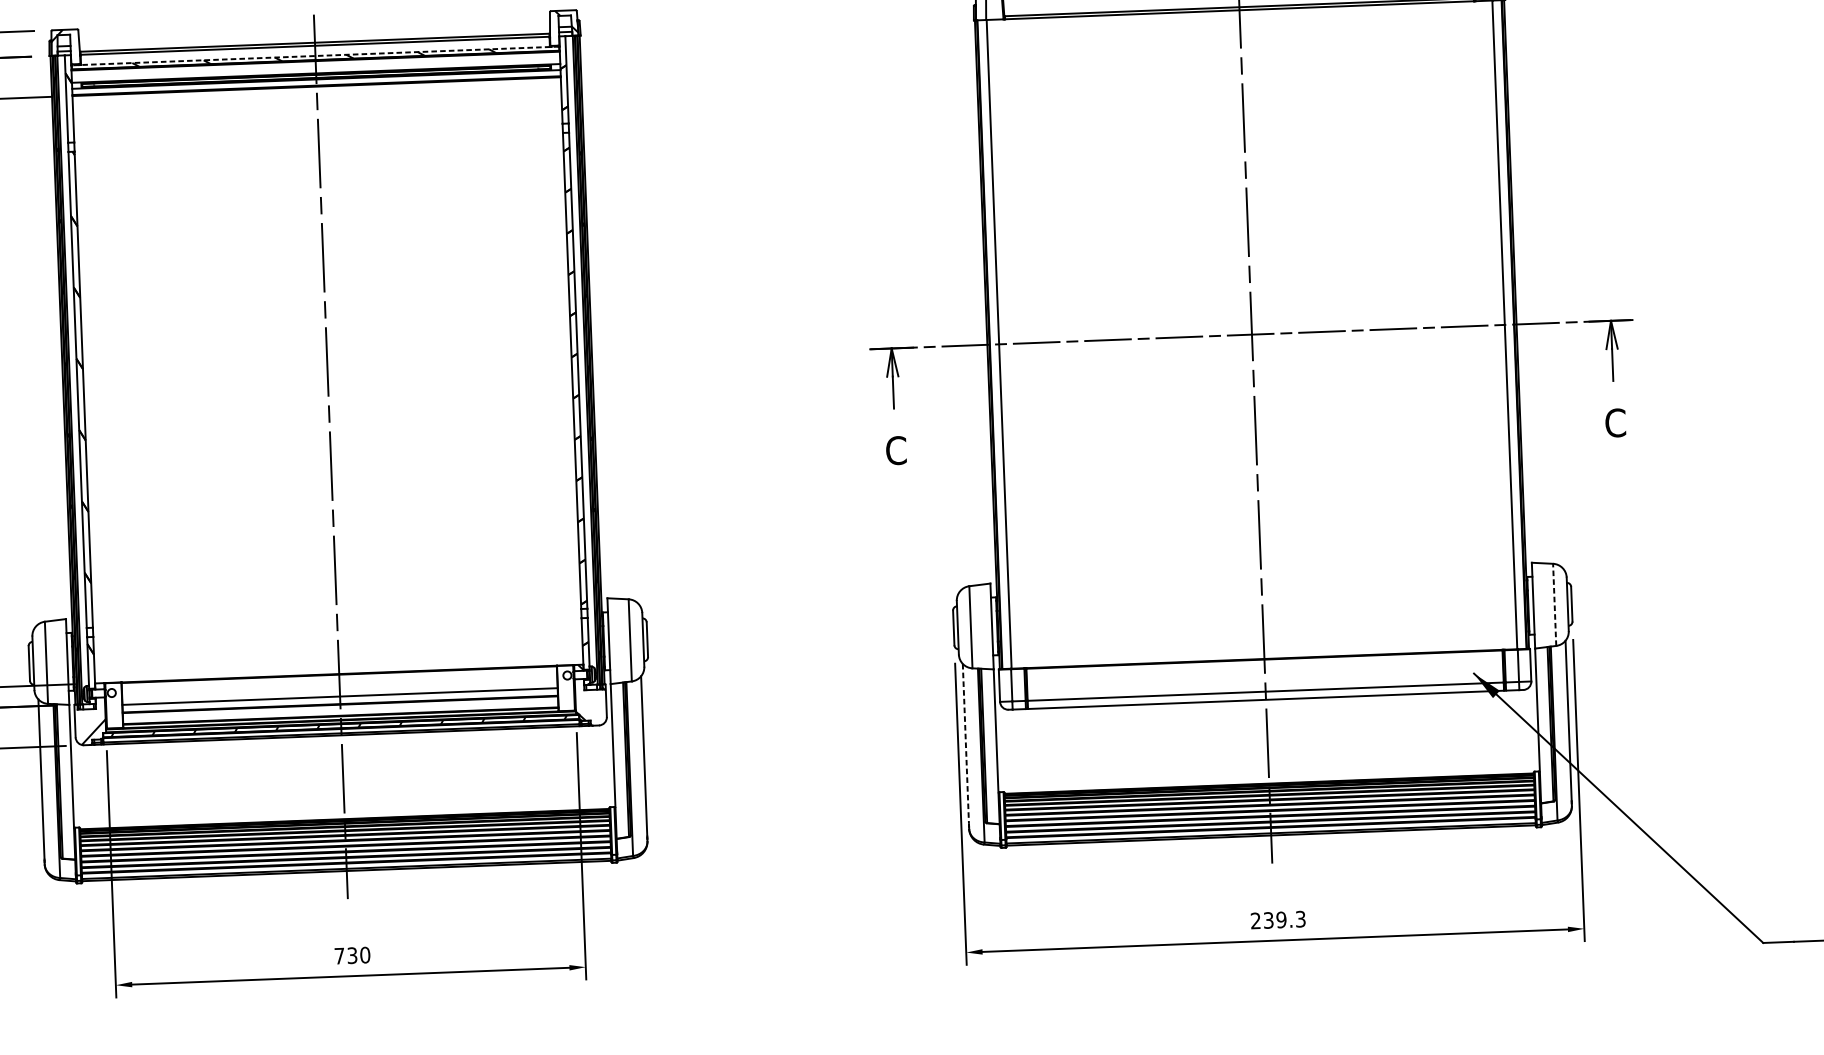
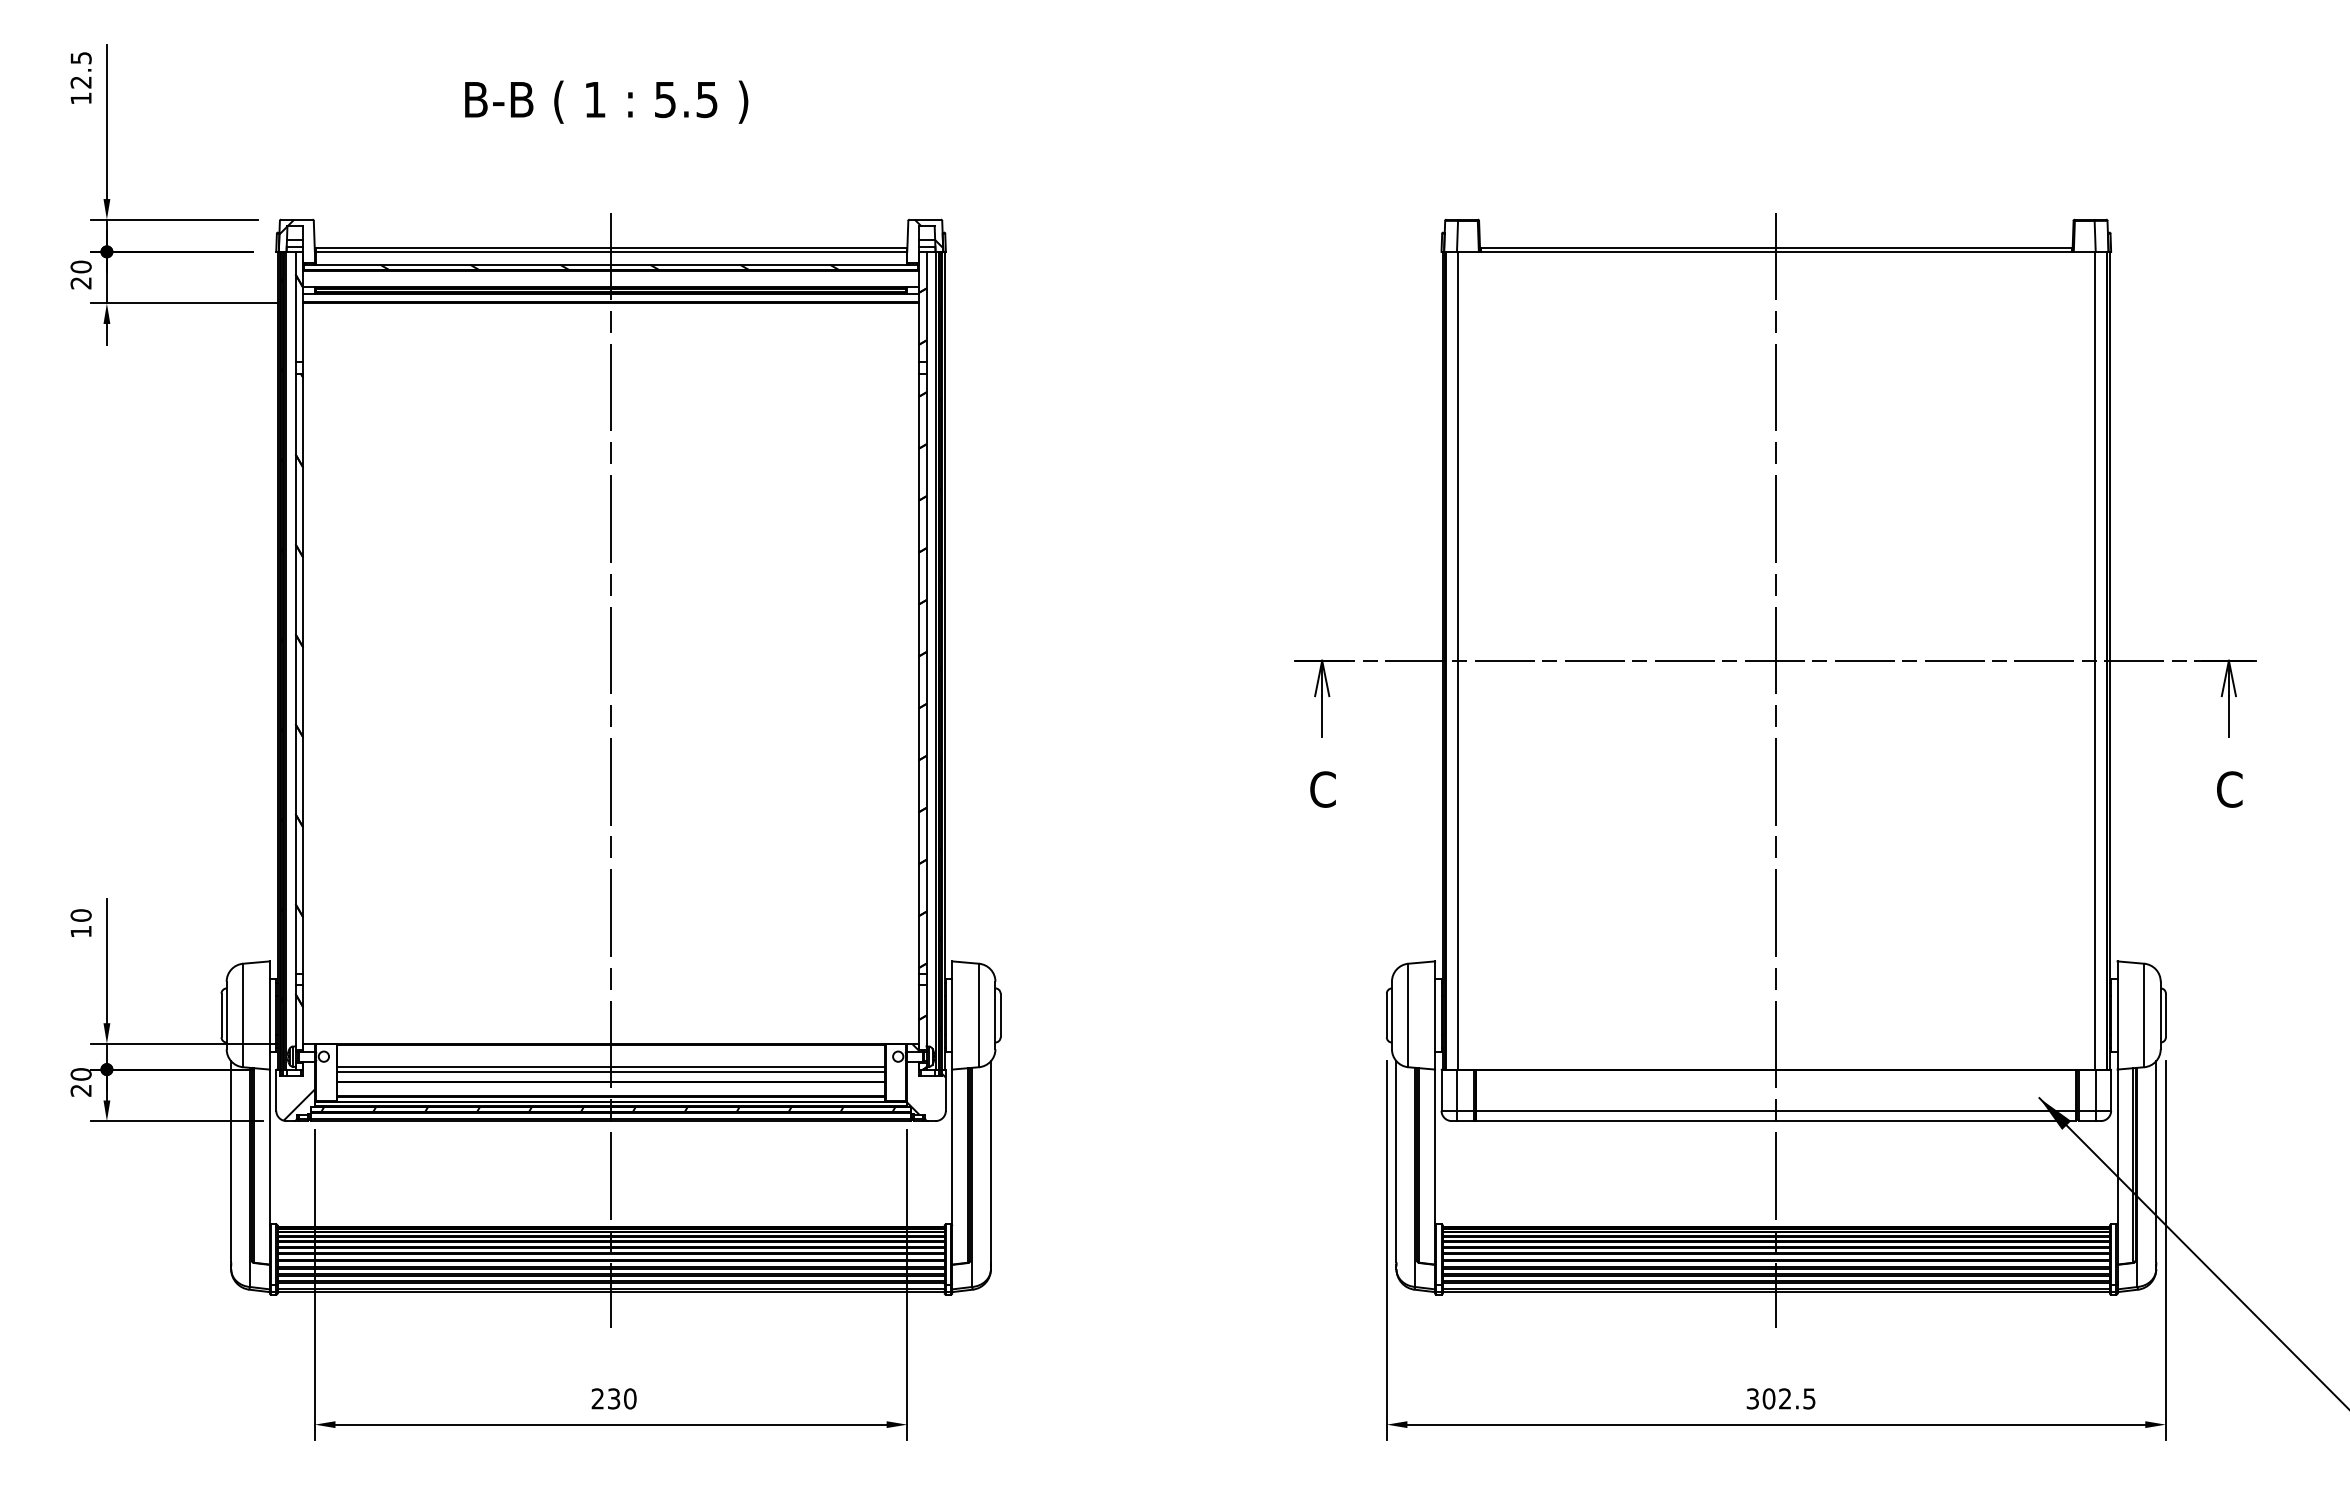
line: (315, 55) -> (610, 264), dashed -> solid
line: (1554, 604) -> (2144, 1015), dashed -> solid
line: (339, 692) -> (610, 1067), added
line: (965, 744) -> (1396, 1162), dashed -> solid
text: (1277, 919) -> (1780, 1398), 239.3 -> 302.5
text: (339, 955) -> (597, 1398), 730 -> 230

